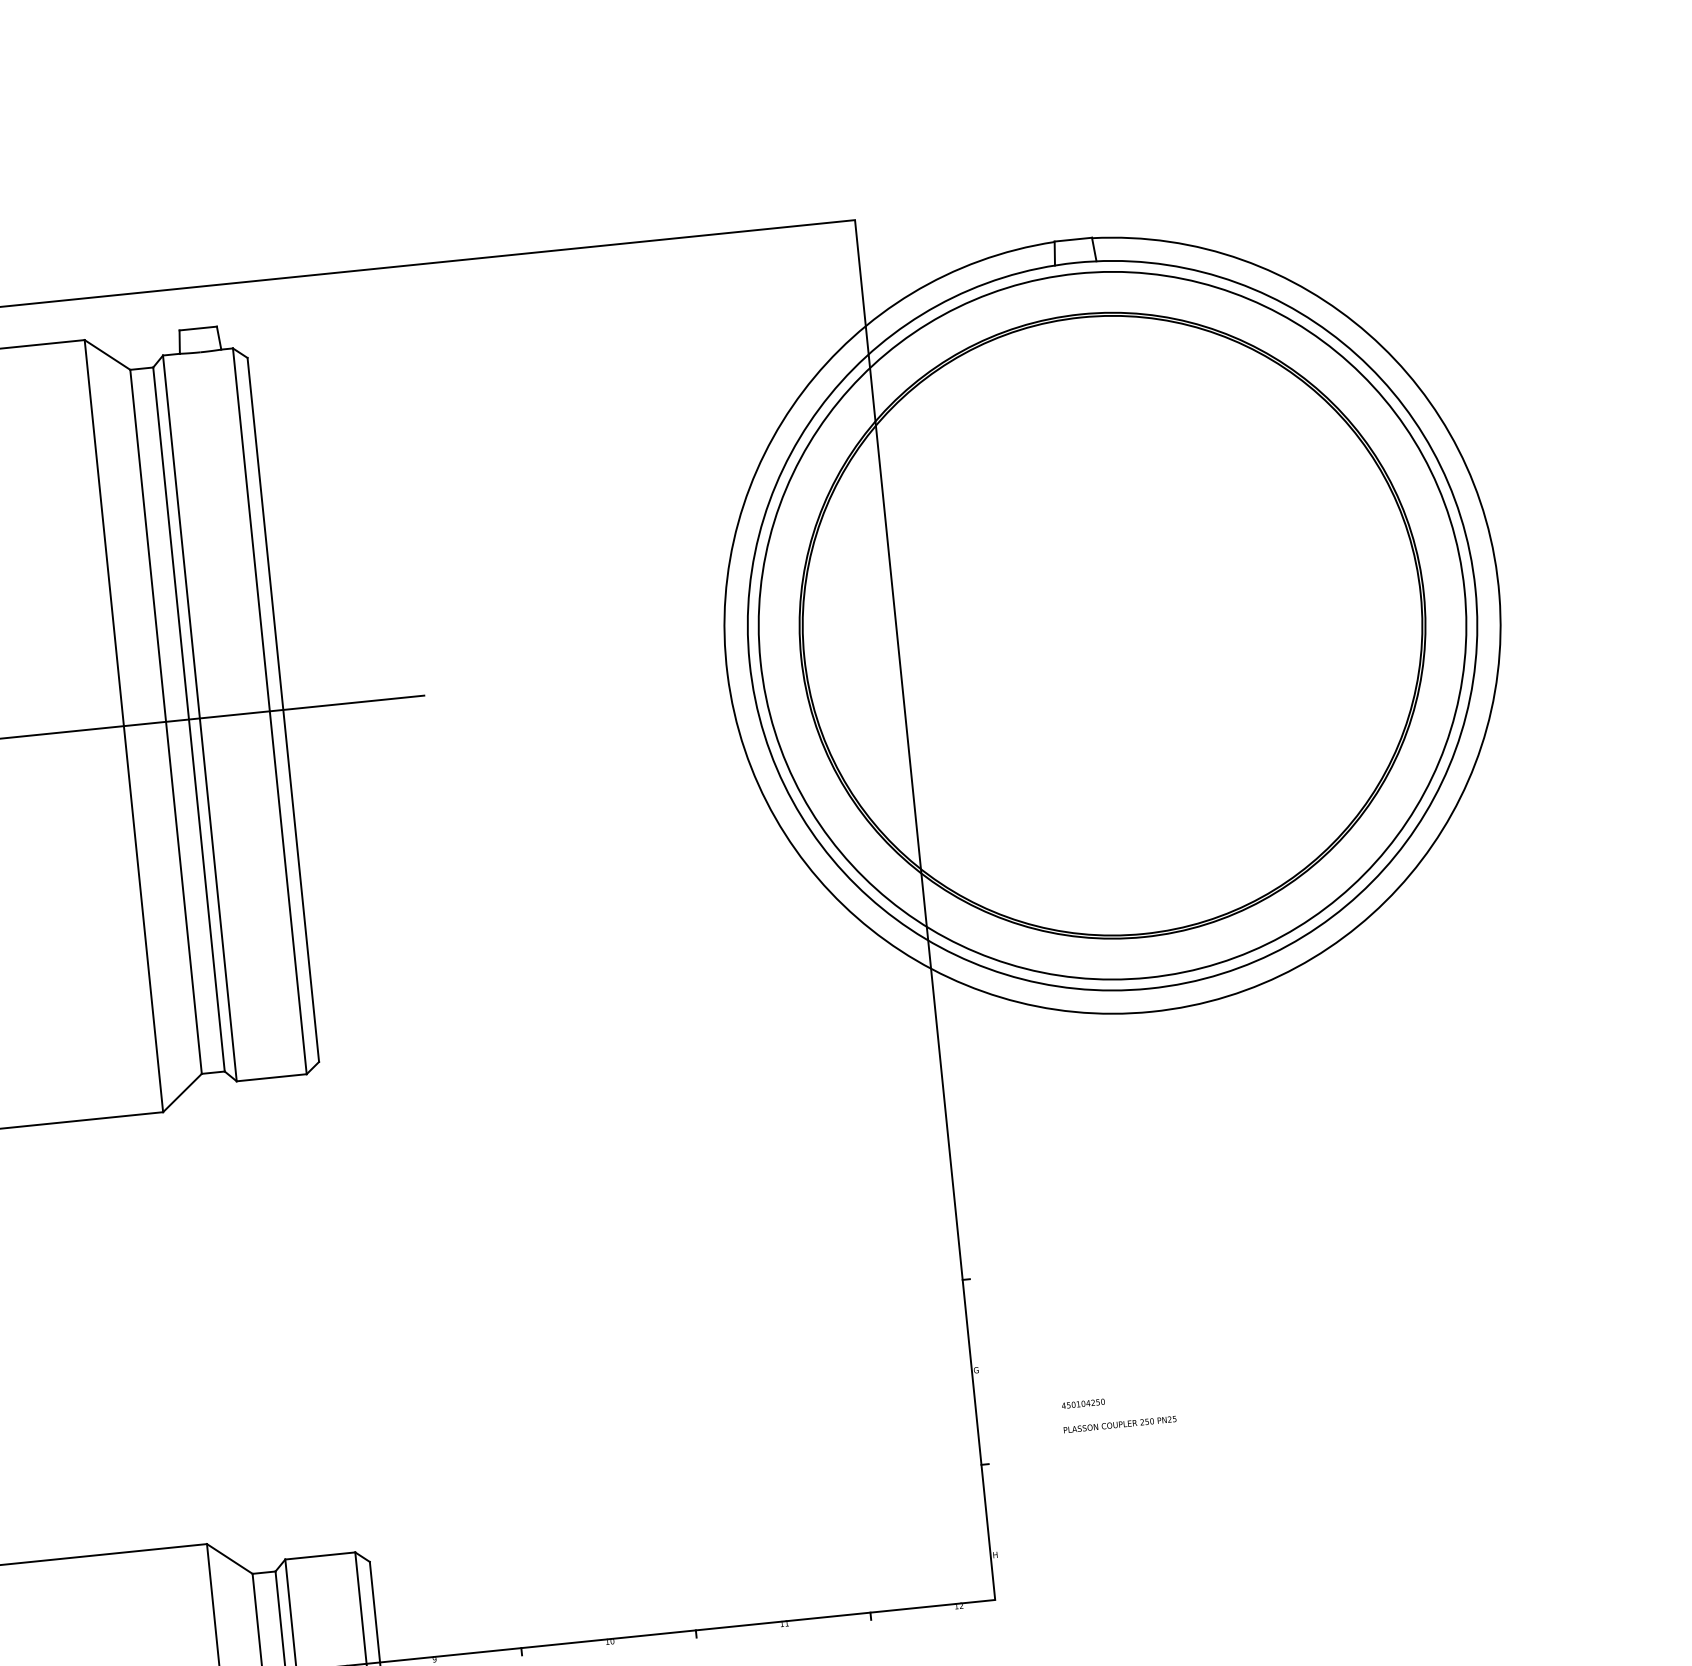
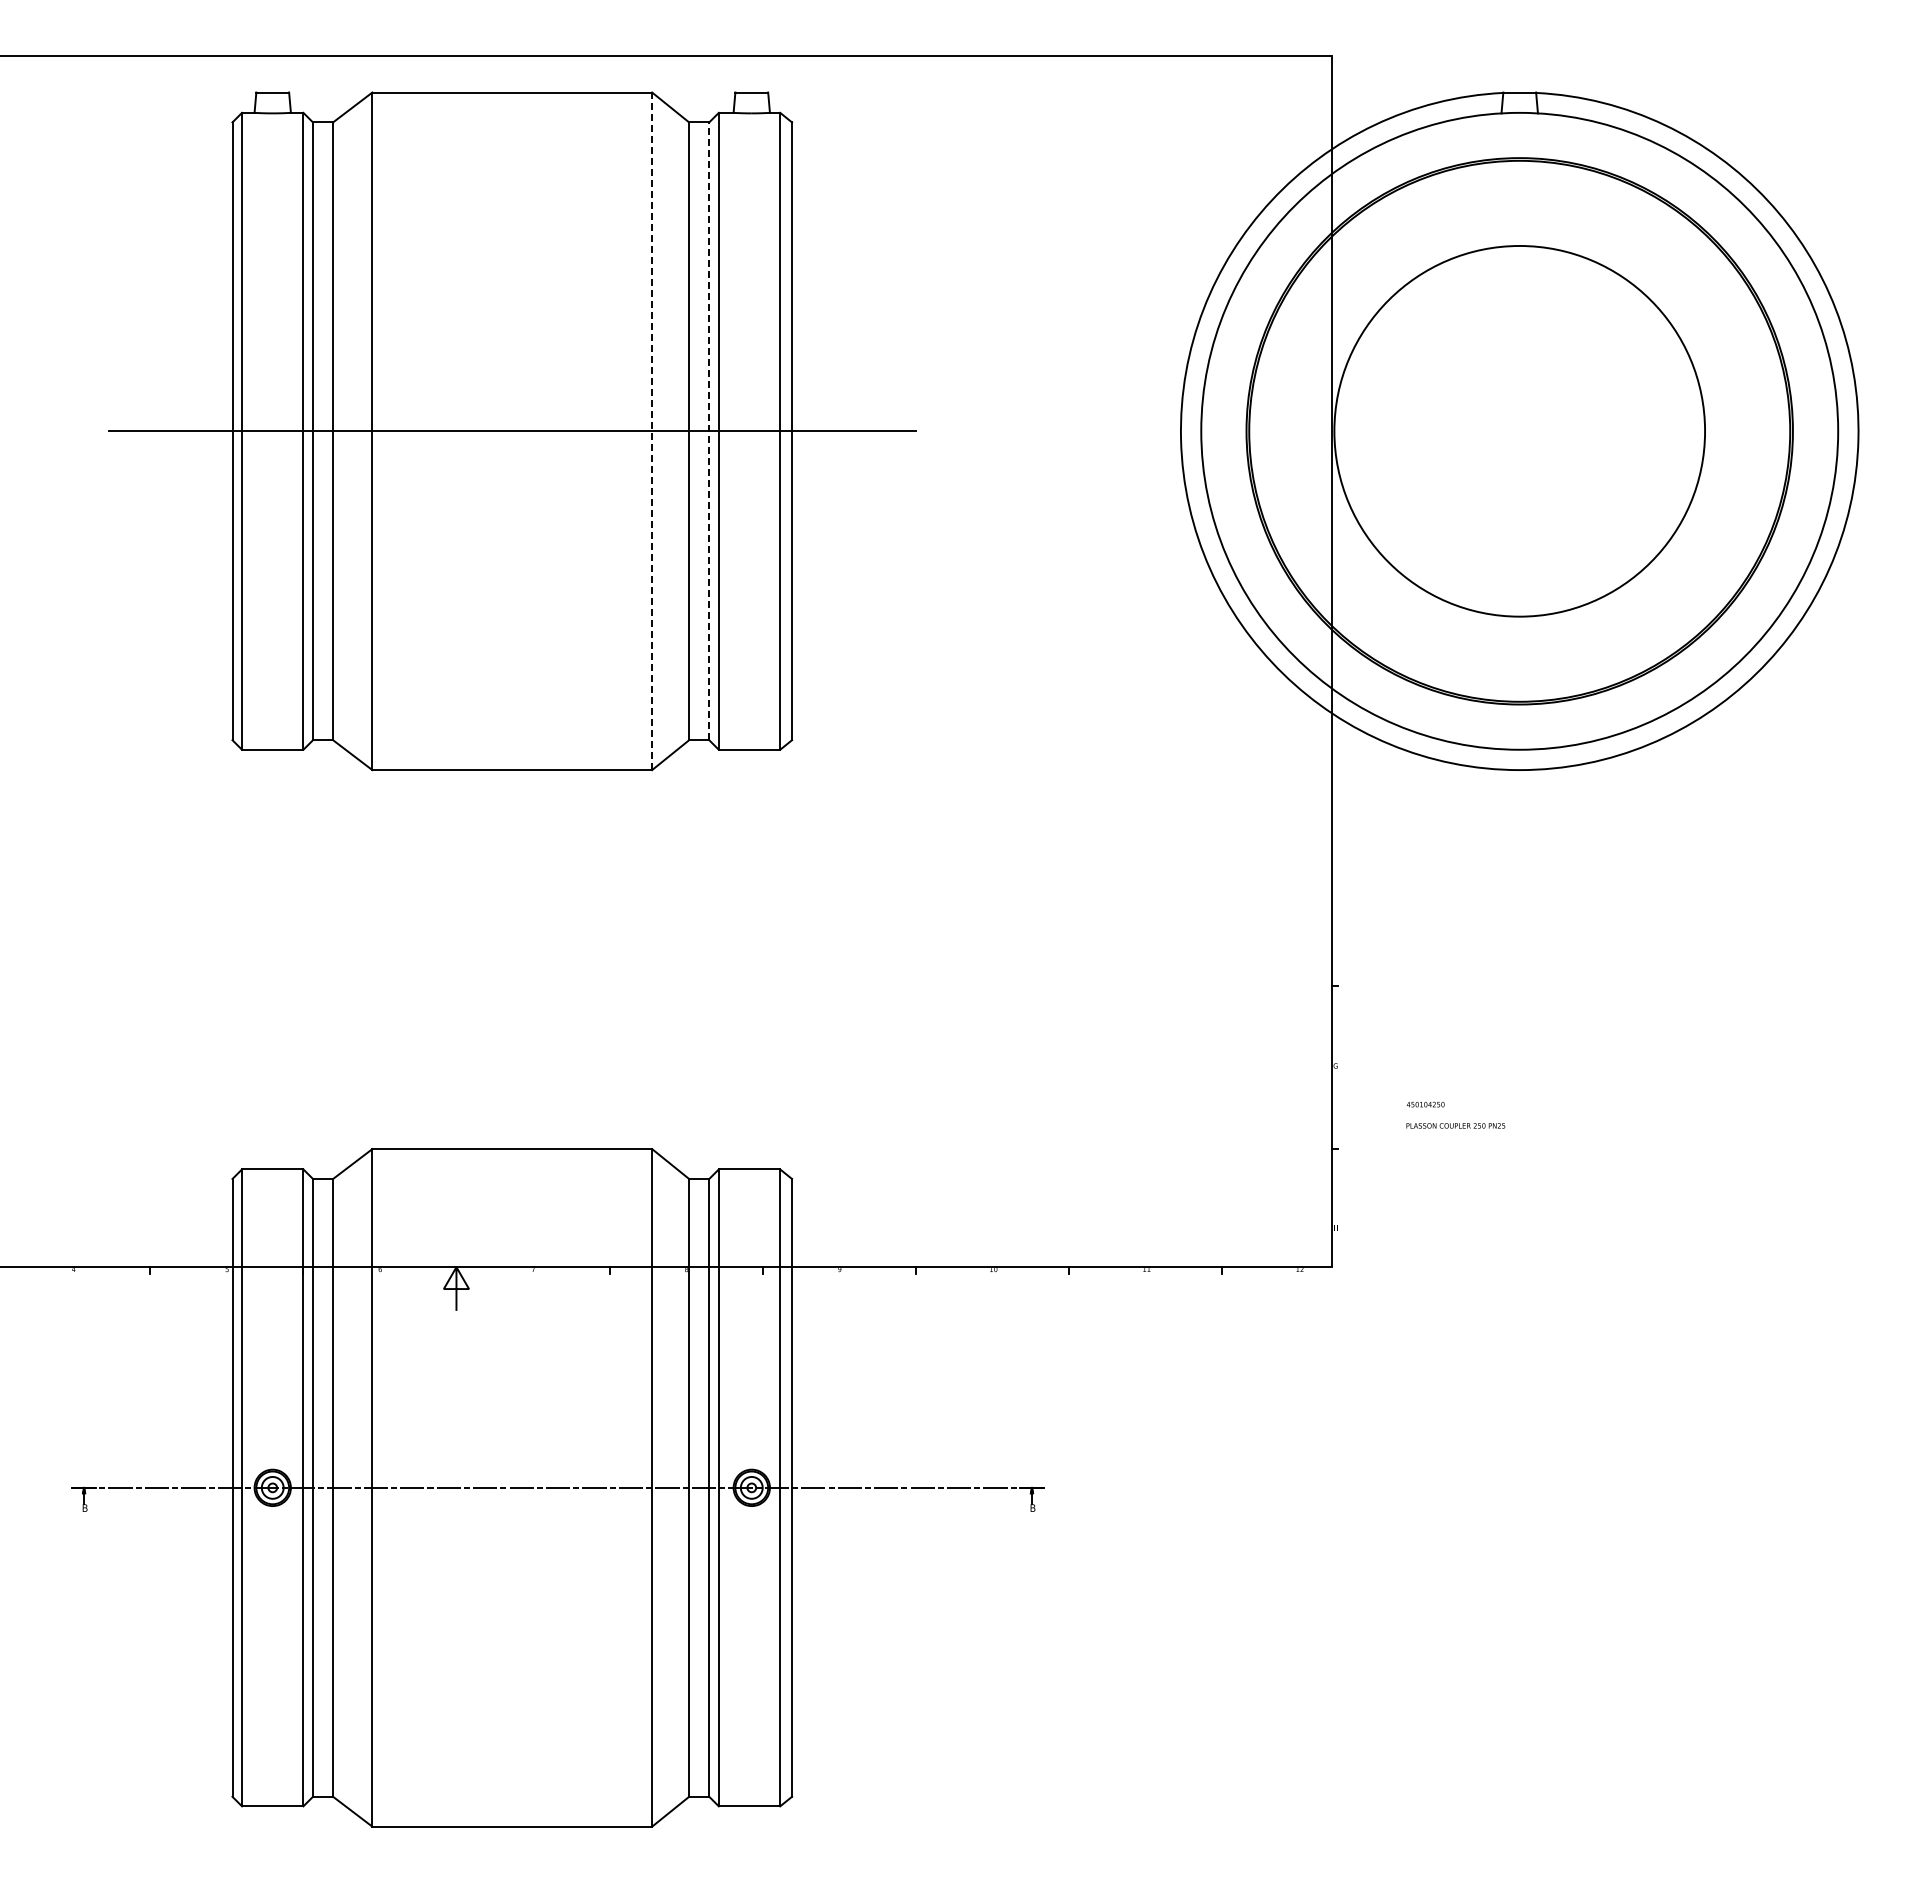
circle: (1112, 625) -> (1519, 431), size x0.6
line: (189, 719) -> (709, 431), solid -> dashed
line: (124, 726) -> (652, 431), solid -> dashed

